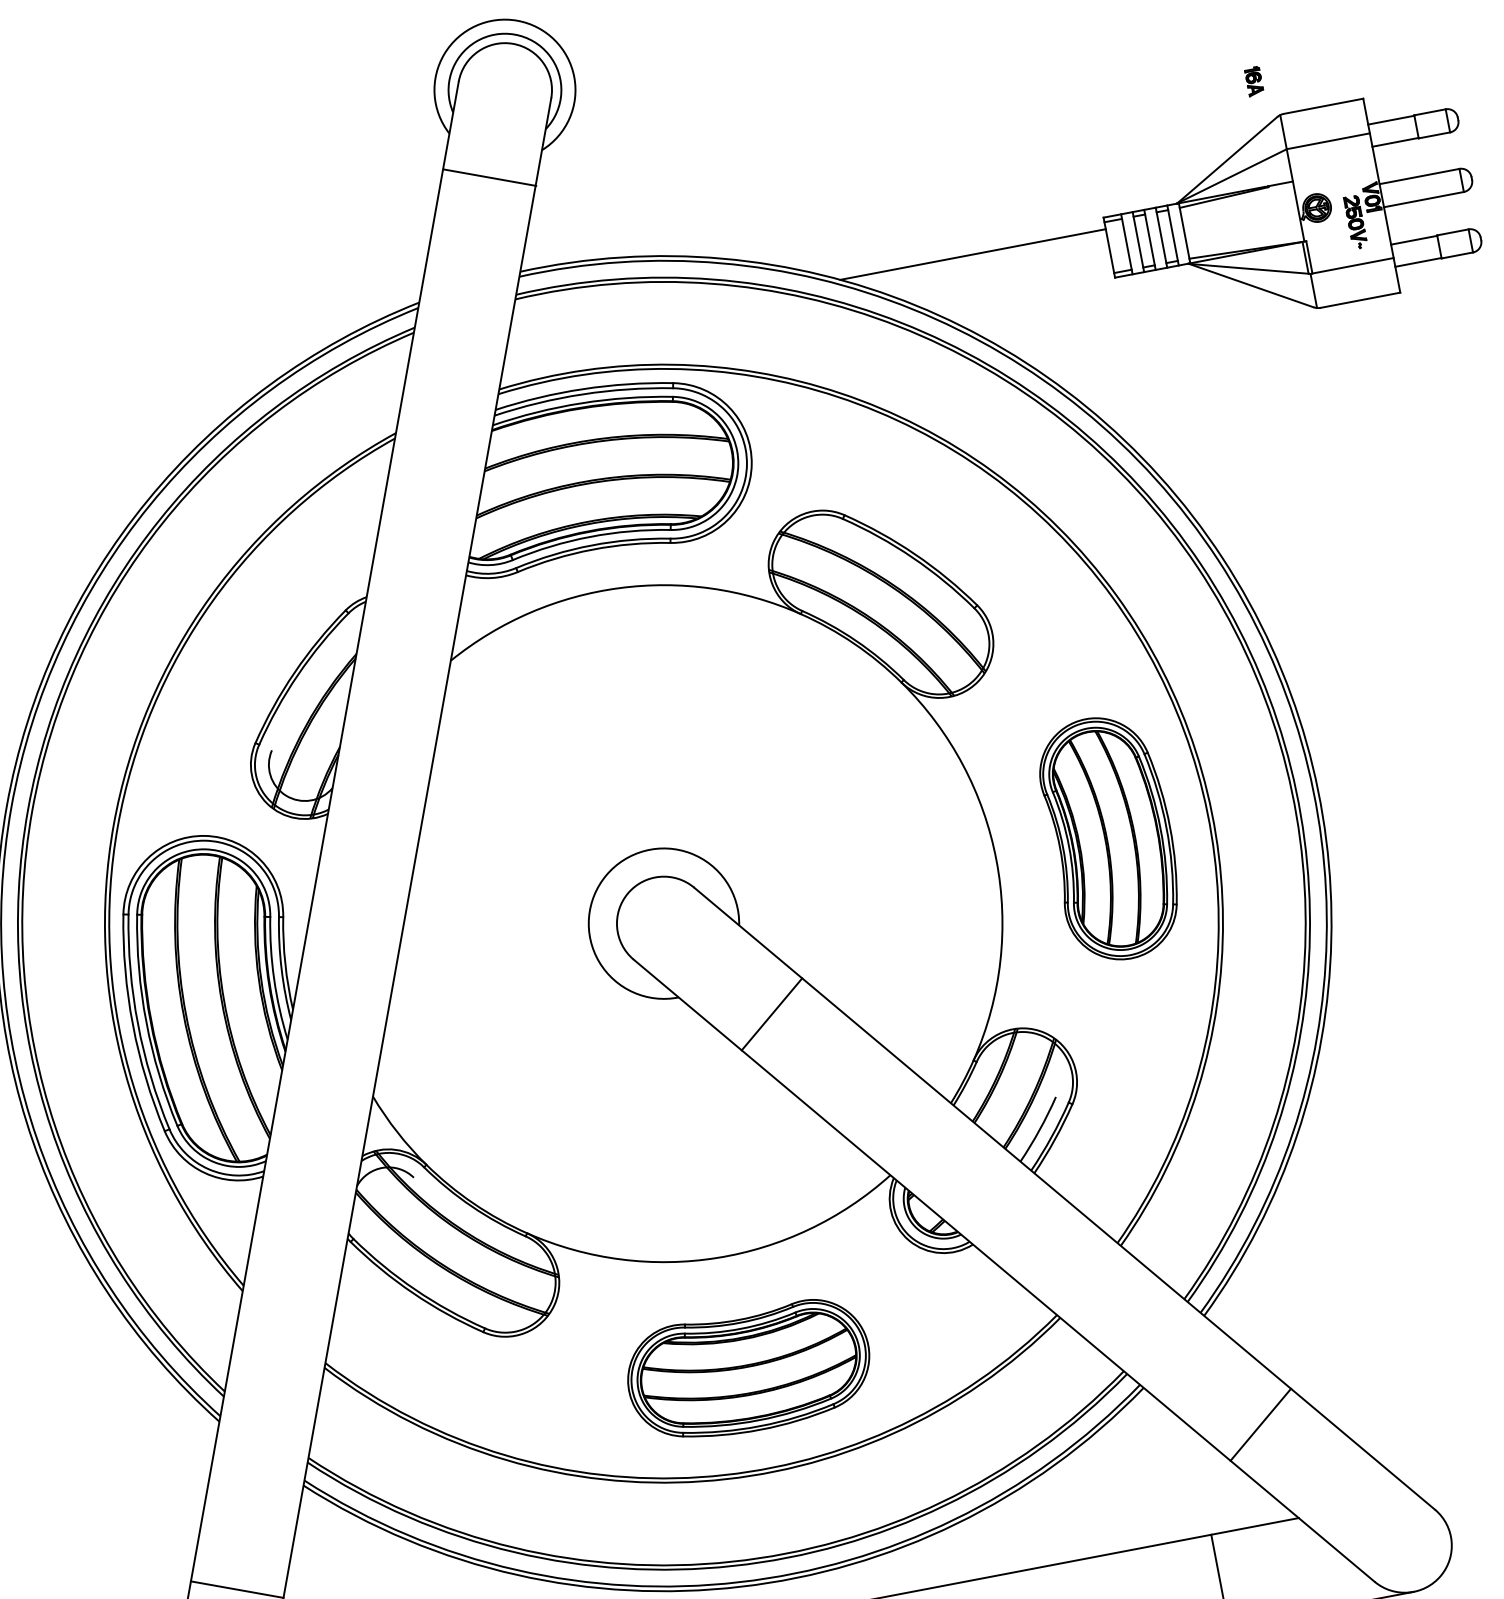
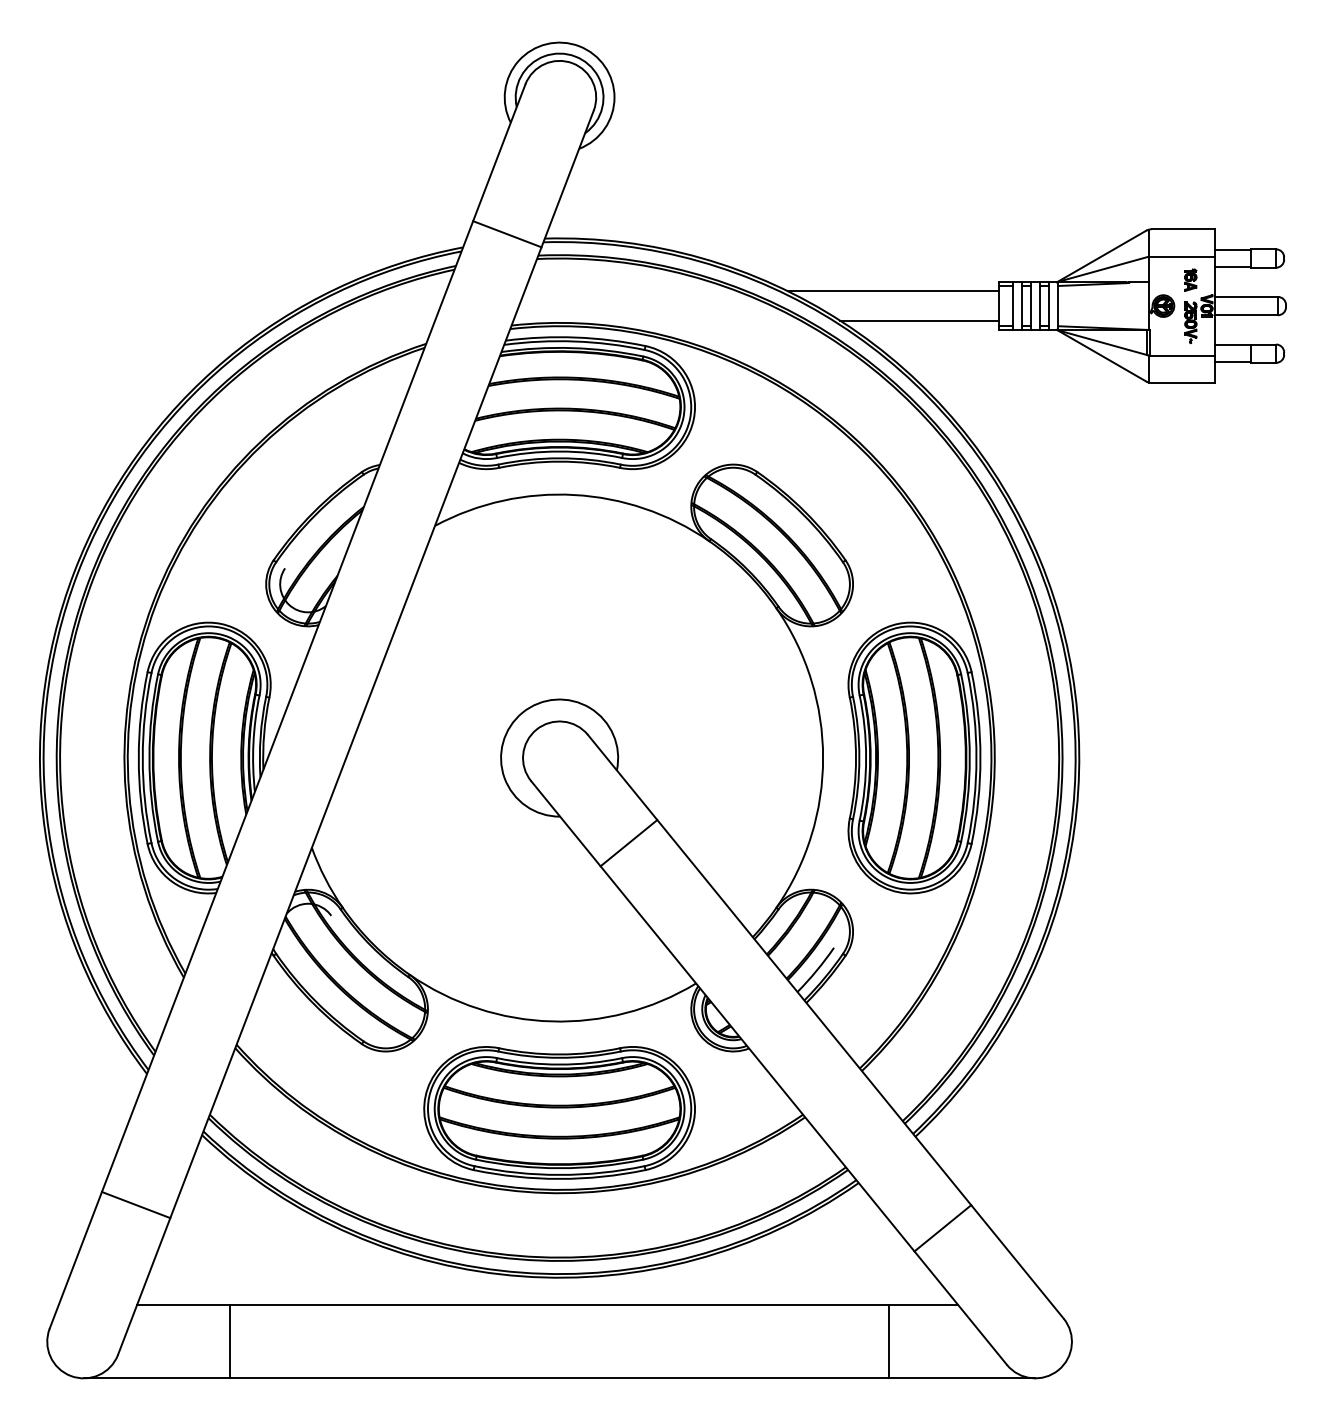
part: (1253, 80) -> (1190, 279), moved
line: (490, 177) -> (507, 234), moved
line: (1012, 284) -> (919, 320), added
part: (1111, 837) -> (914, 757), size x1.43
part: (749, 1370) -> (559, 1112), size x1.43

